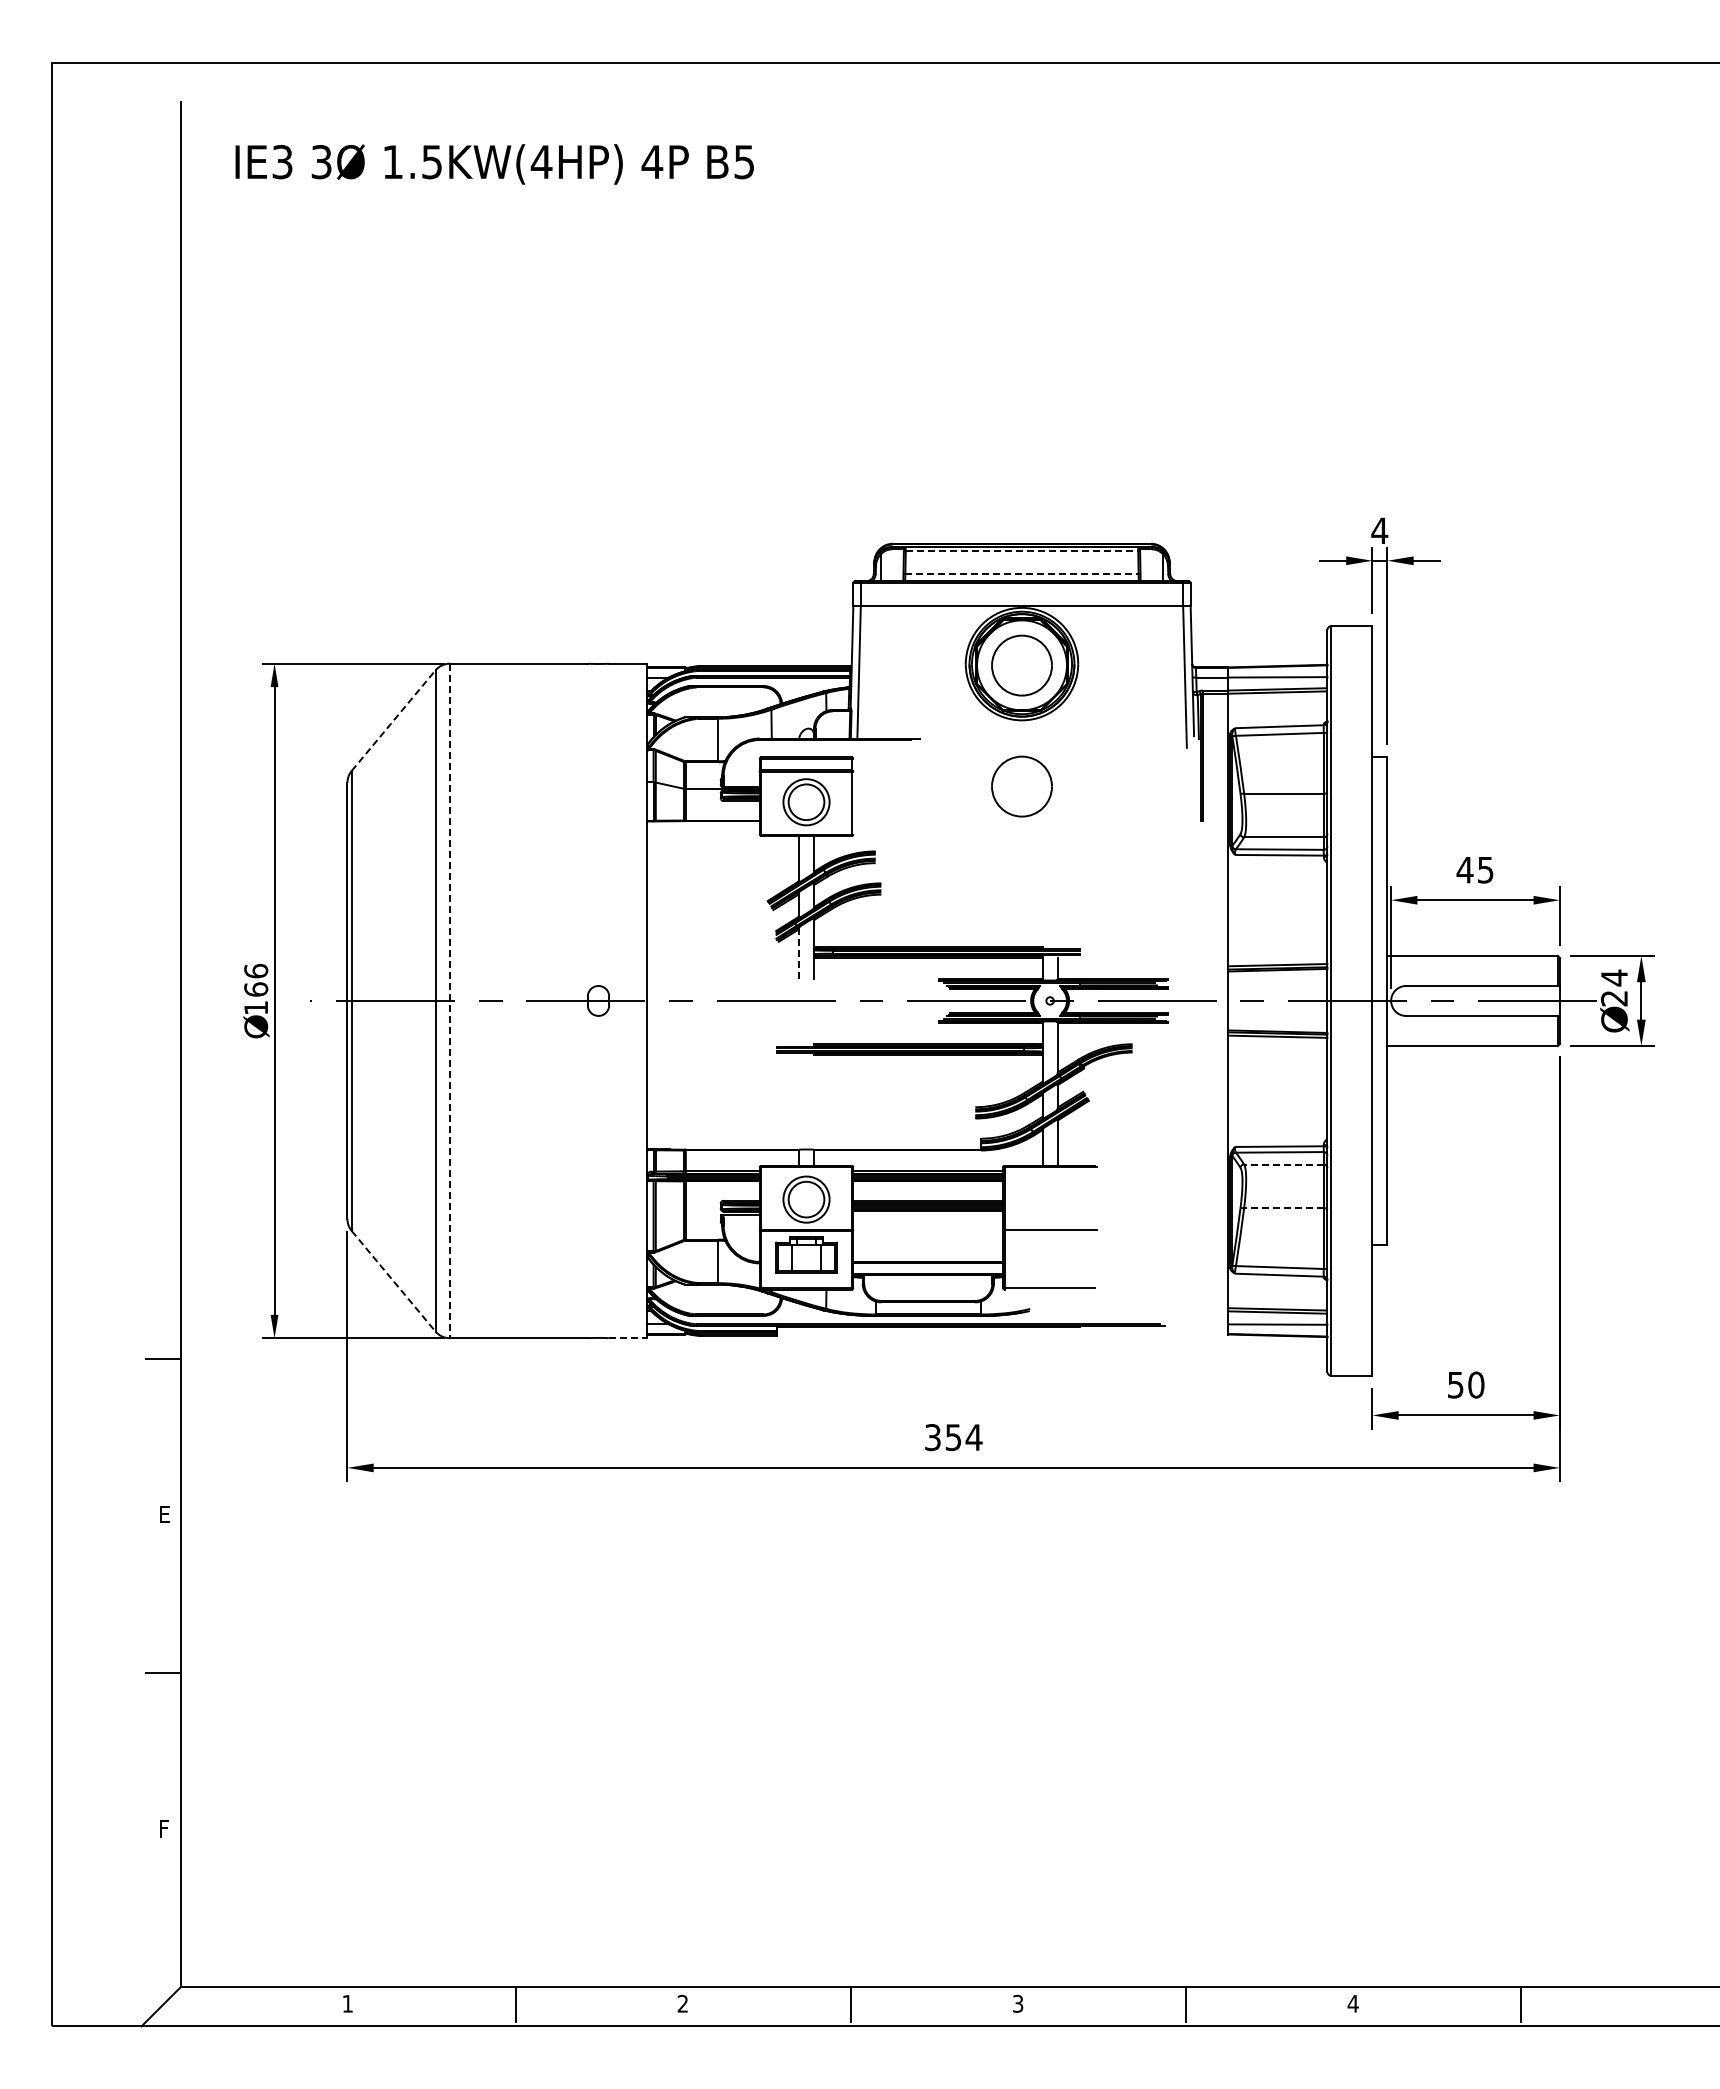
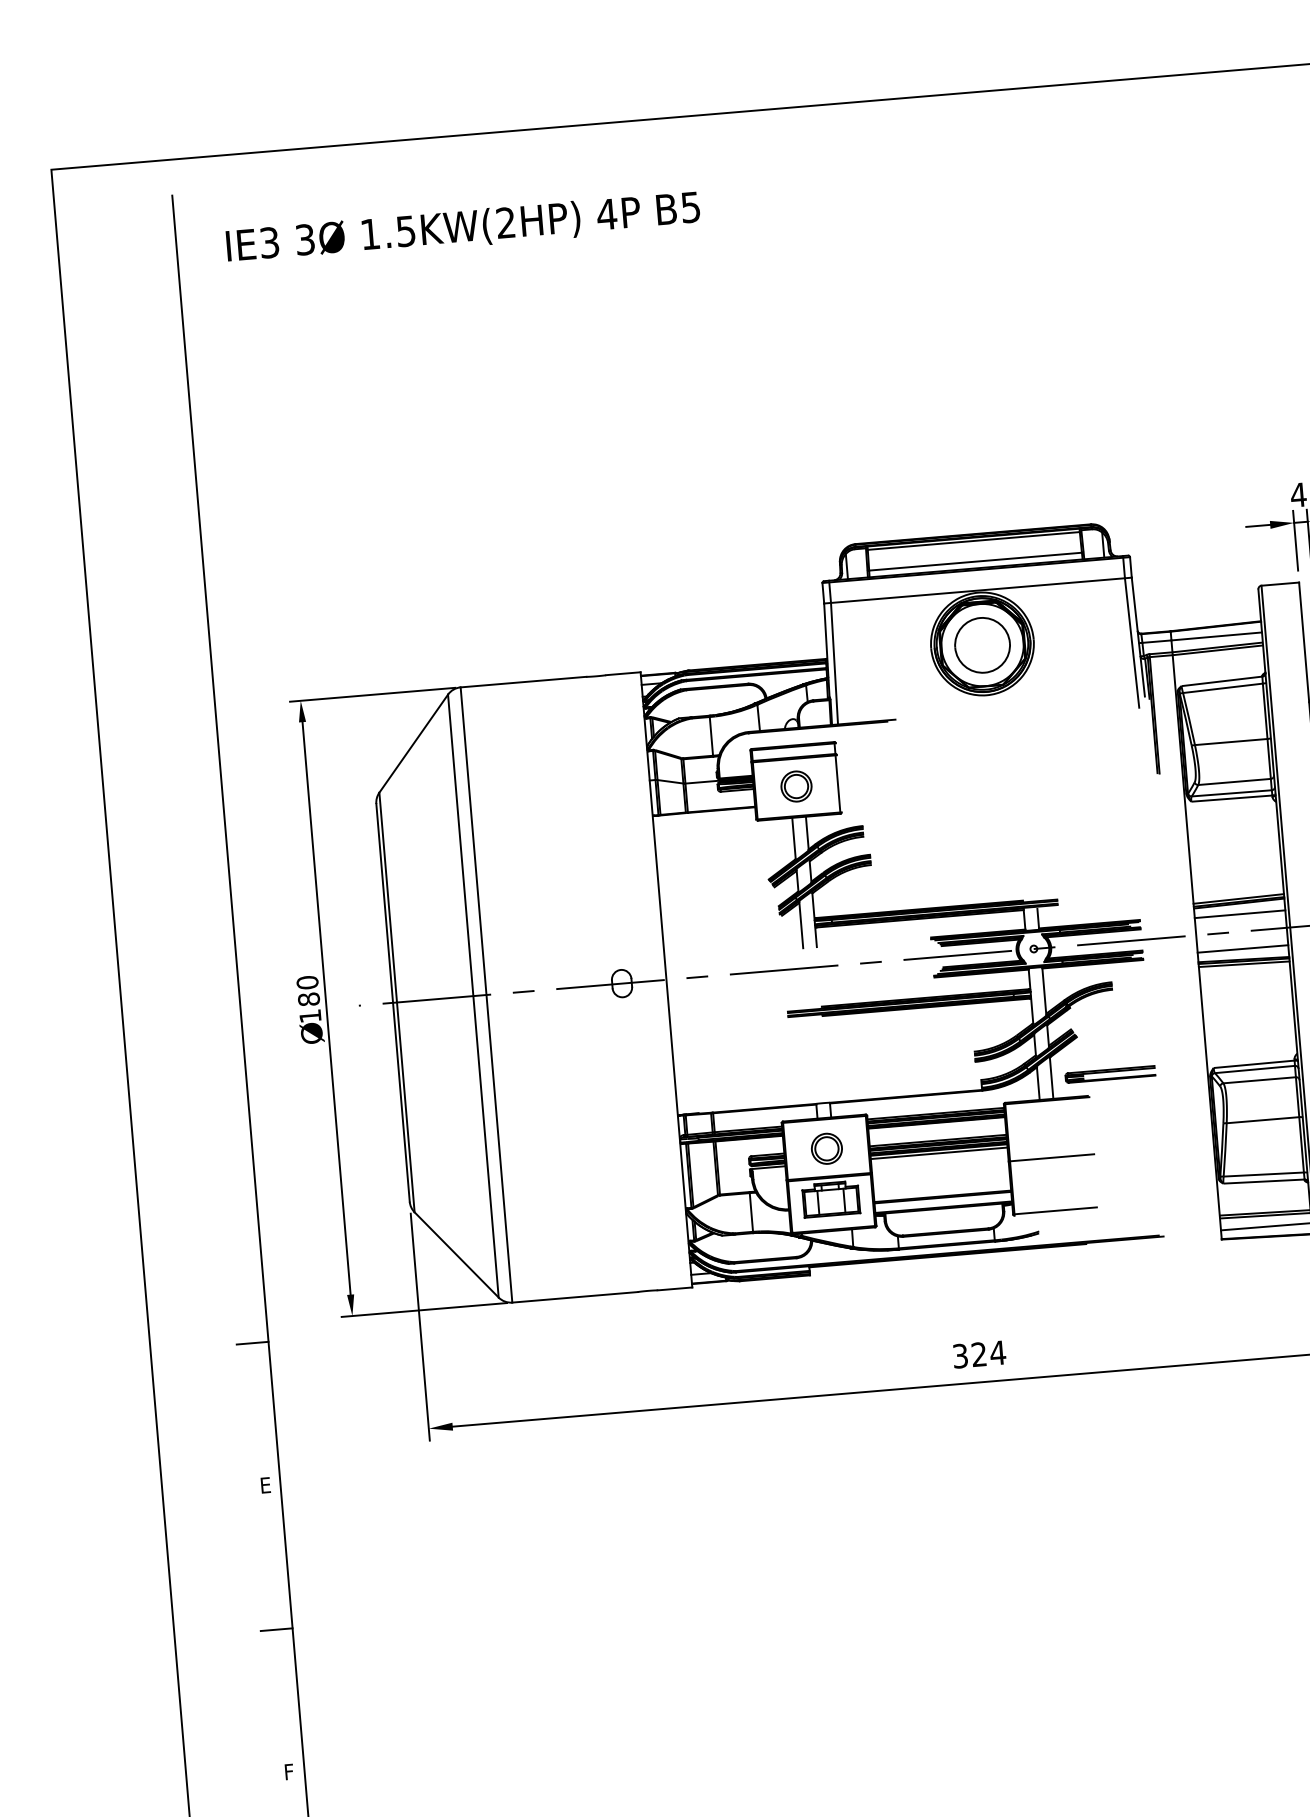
text: (541, 161) -> (505, 222), 1.5KW(4HP) -> 1.5KW(2HP)
line: (1022, 551) -> (974, 541), dashed -> solid
line: (1022, 573) -> (975, 561), dashed -> solid
line: (393, 720) -> (413, 743), dashed -> solid
part: (1021, 786) -> (991, 755), removed
part: (806, 802) -> (796, 786), size x0.71
line: (799, 954) -> (801, 925), dashed -> solid
text: (256, 979) -> (308, 990), 166 -> 180
line: (1277, 981) -> (1239, 913), added
line: (449, 1001) -> (486, 995), dashed -> solid
line: (1277, 1019) -> (1242, 948), added
part: (1121, 1144) -> (1109, 1074), added
line: (1283, 1164) -> (1259, 1080), dashed -> solid
part: (806, 1199) -> (826, 1148), size x0.71
line: (1283, 1208) -> (1262, 1120), dashed -> solid
line: (928, 1214) -> (939, 1153), added
line: (393, 1281) -> (456, 1255), dashed -> solid
line: (628, 1338) -> (675, 1289), dashed -> solid
text: (952, 1437) -> (978, 1354), 354 -> 324

